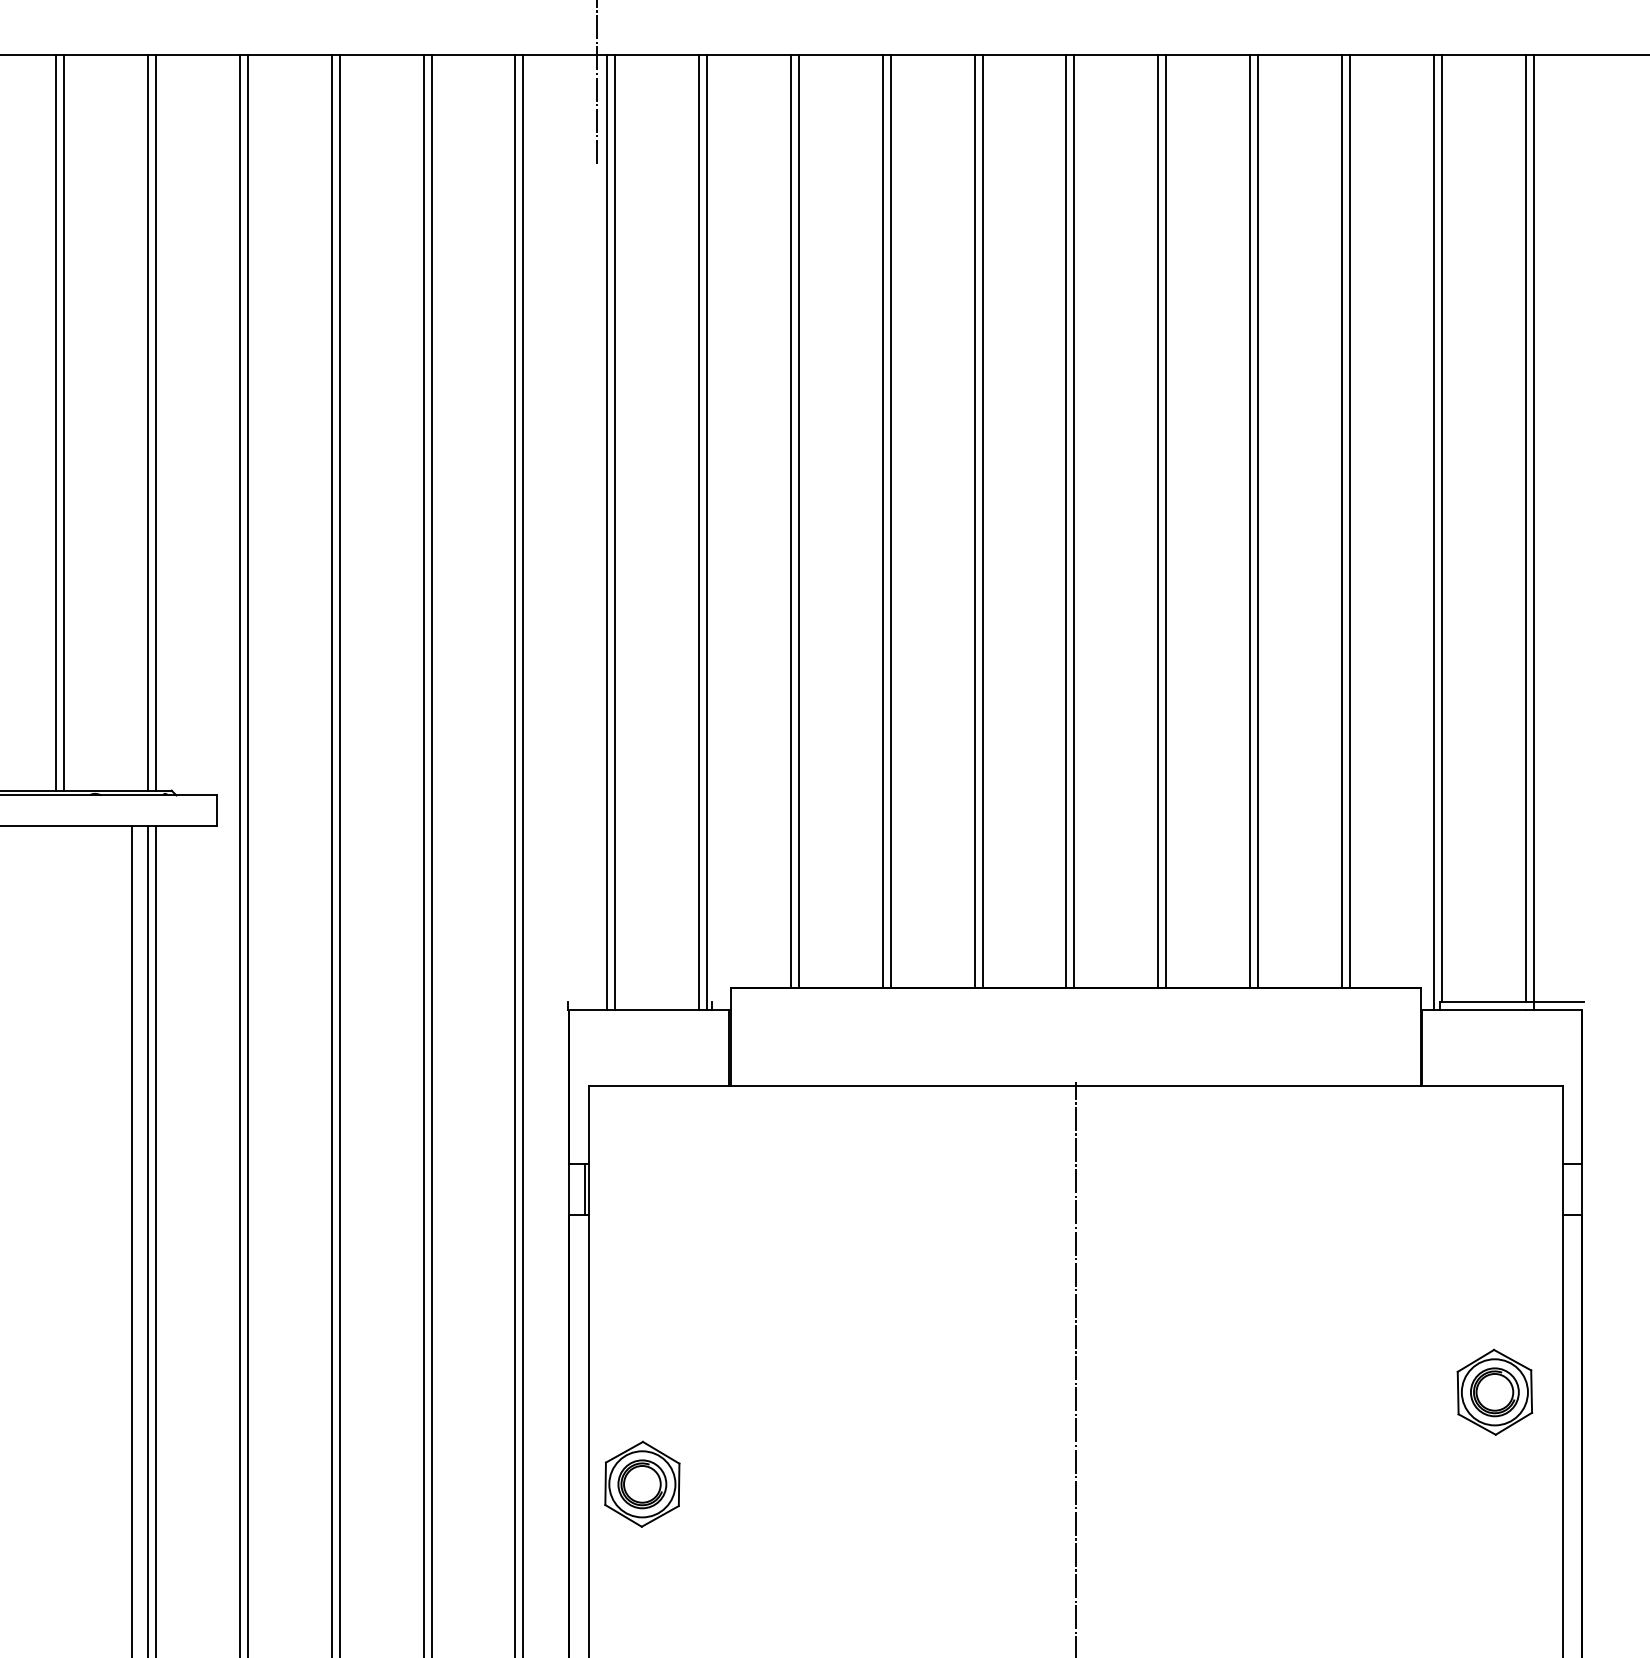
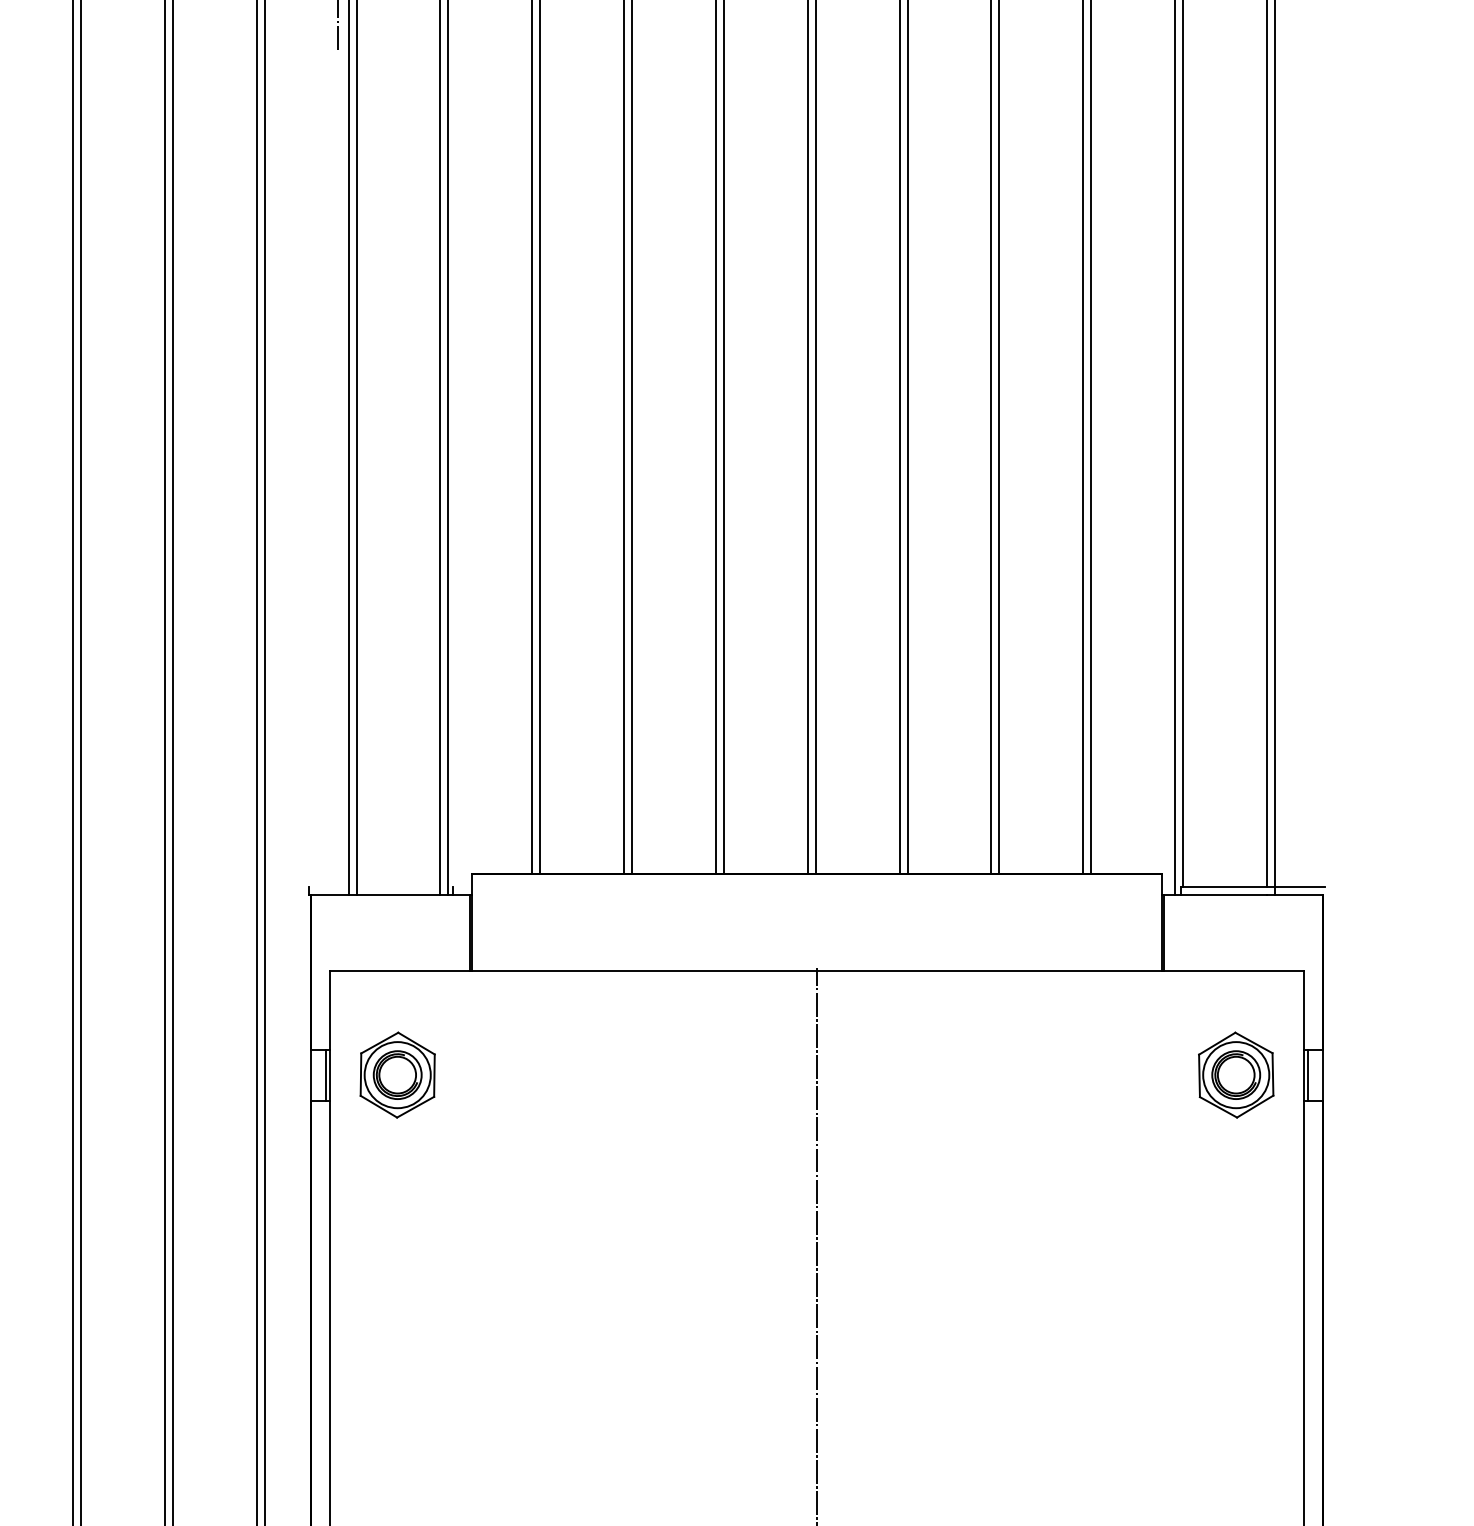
line: (1566, 1188) -> (1307, 1074), added
part: (1494, 1391) -> (1235, 1074), moved
part: (642, 1483) -> (397, 1074), moved

